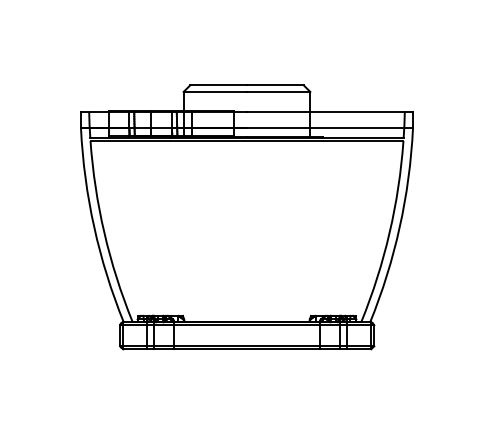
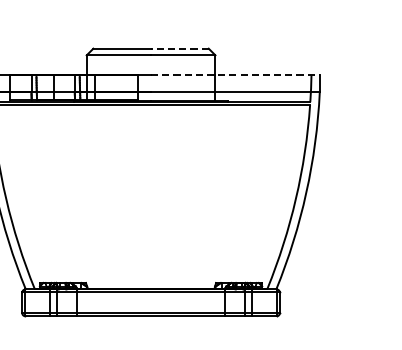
line: (274, 85) -> (179, 48), solid -> dashed
line: (329, 111) -> (234, 75), solid -> dashed

